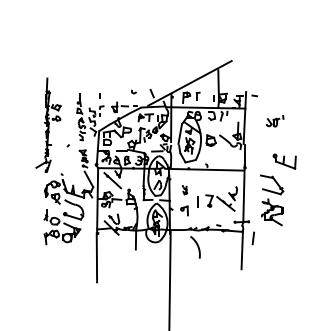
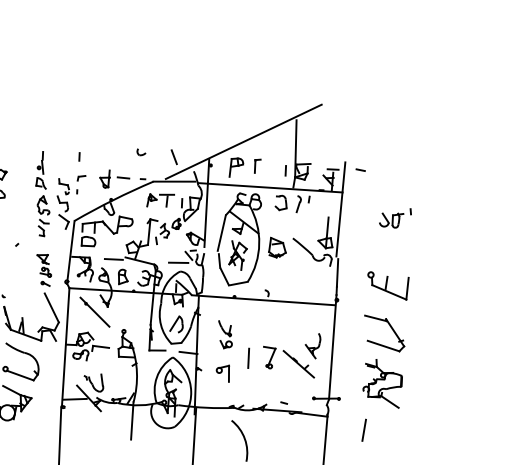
part: (284, 161) -> (387, 285), moved
part: (184, 189) -> (224, 334), size x1.67
line: (252, 238) -> (362, 430), moved

